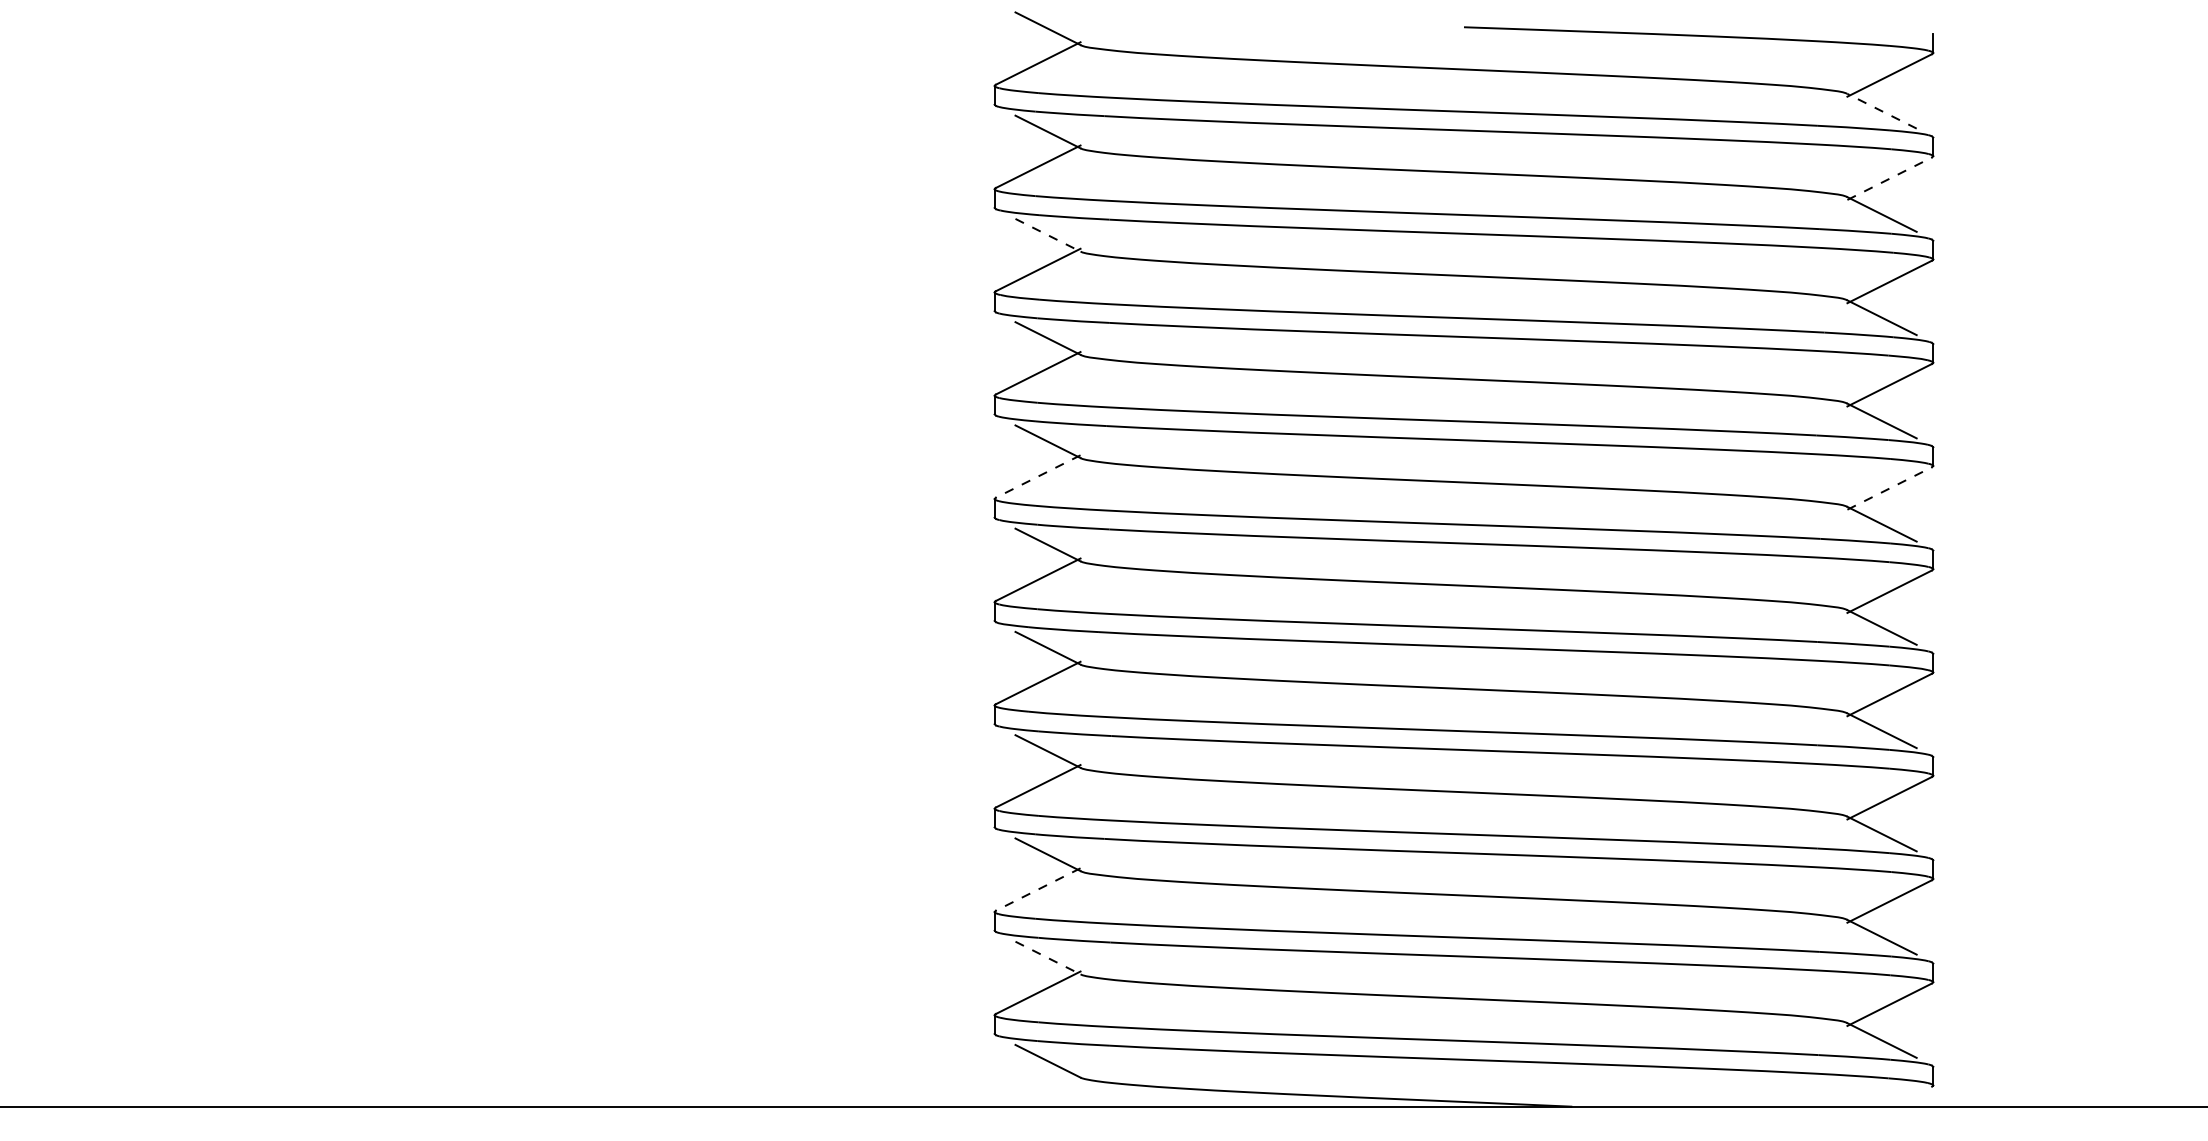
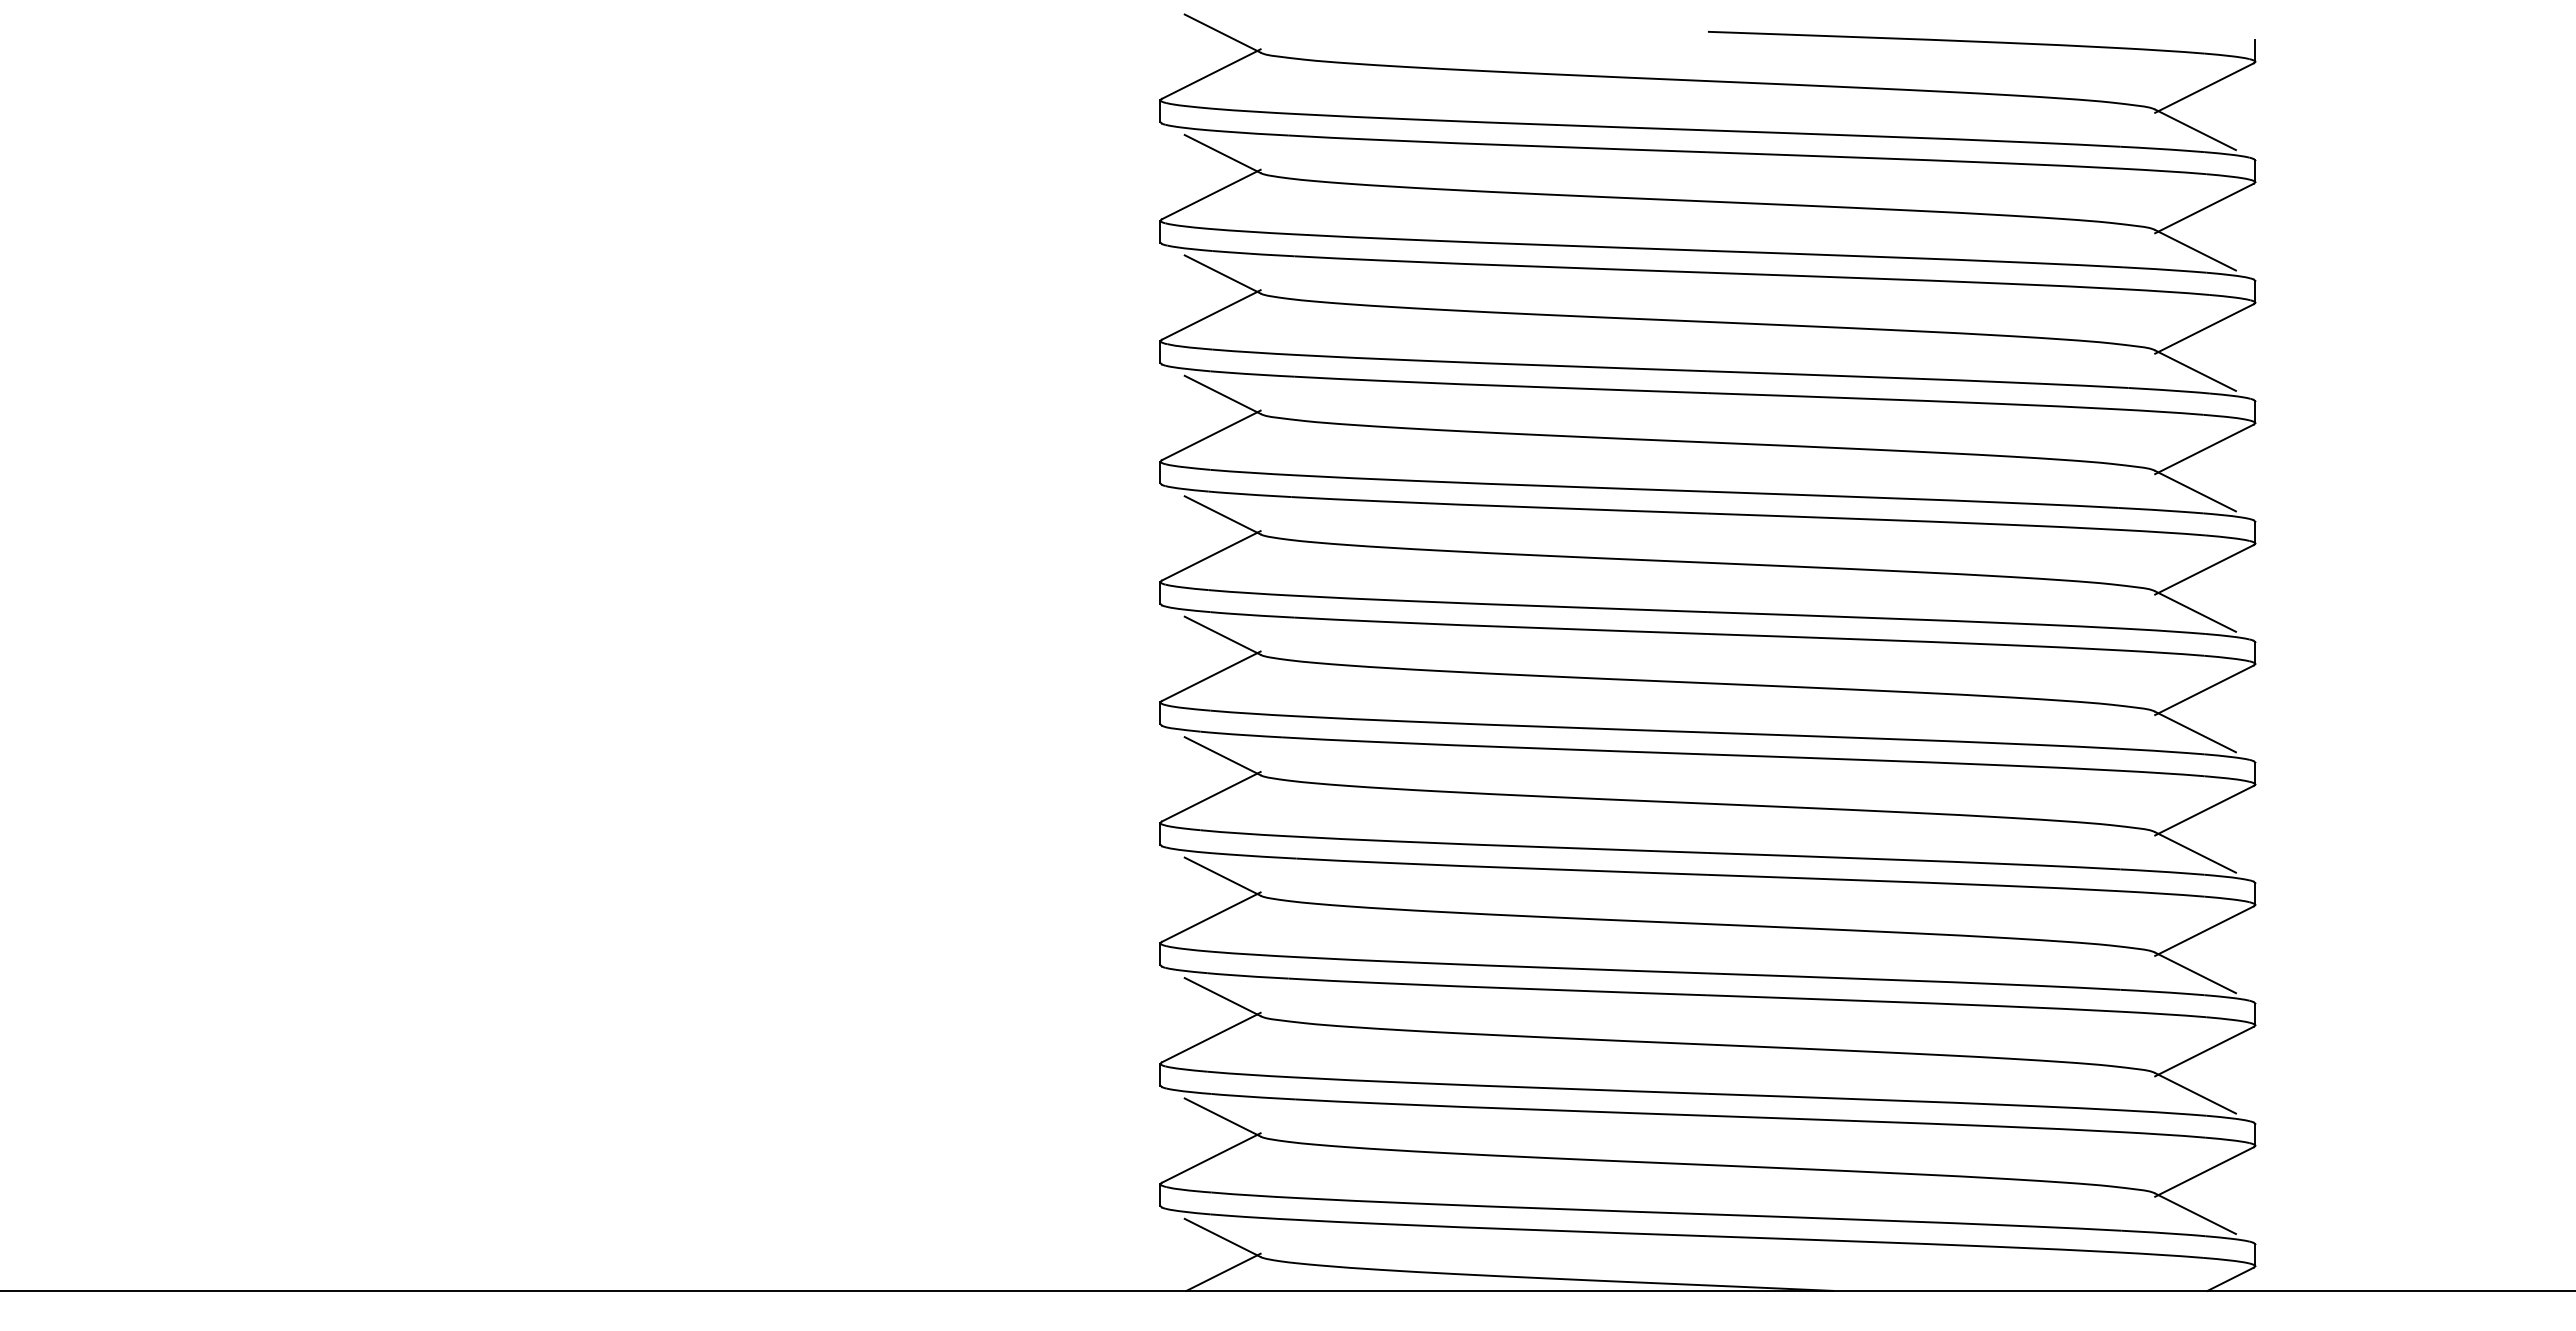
line: (1881, 110) -> (2195, 129), dashed -> solid
line: (1889, 178) -> (2204, 208), dashed -> solid
line: (1048, 235) -> (1223, 274), dashed -> solid
line: (1037, 477) -> (1210, 556), dashed -> solid
line: (1889, 488) -> (2204, 569), dashed -> solid
line: (1037, 889) -> (1210, 1037), dashed -> solid
line: (1048, 957) -> (1223, 1117), dashed -> solid
line: (1048, 1090) -> (1223, 1271), added
line: (1912, 1096) -> (2230, 1278), added

